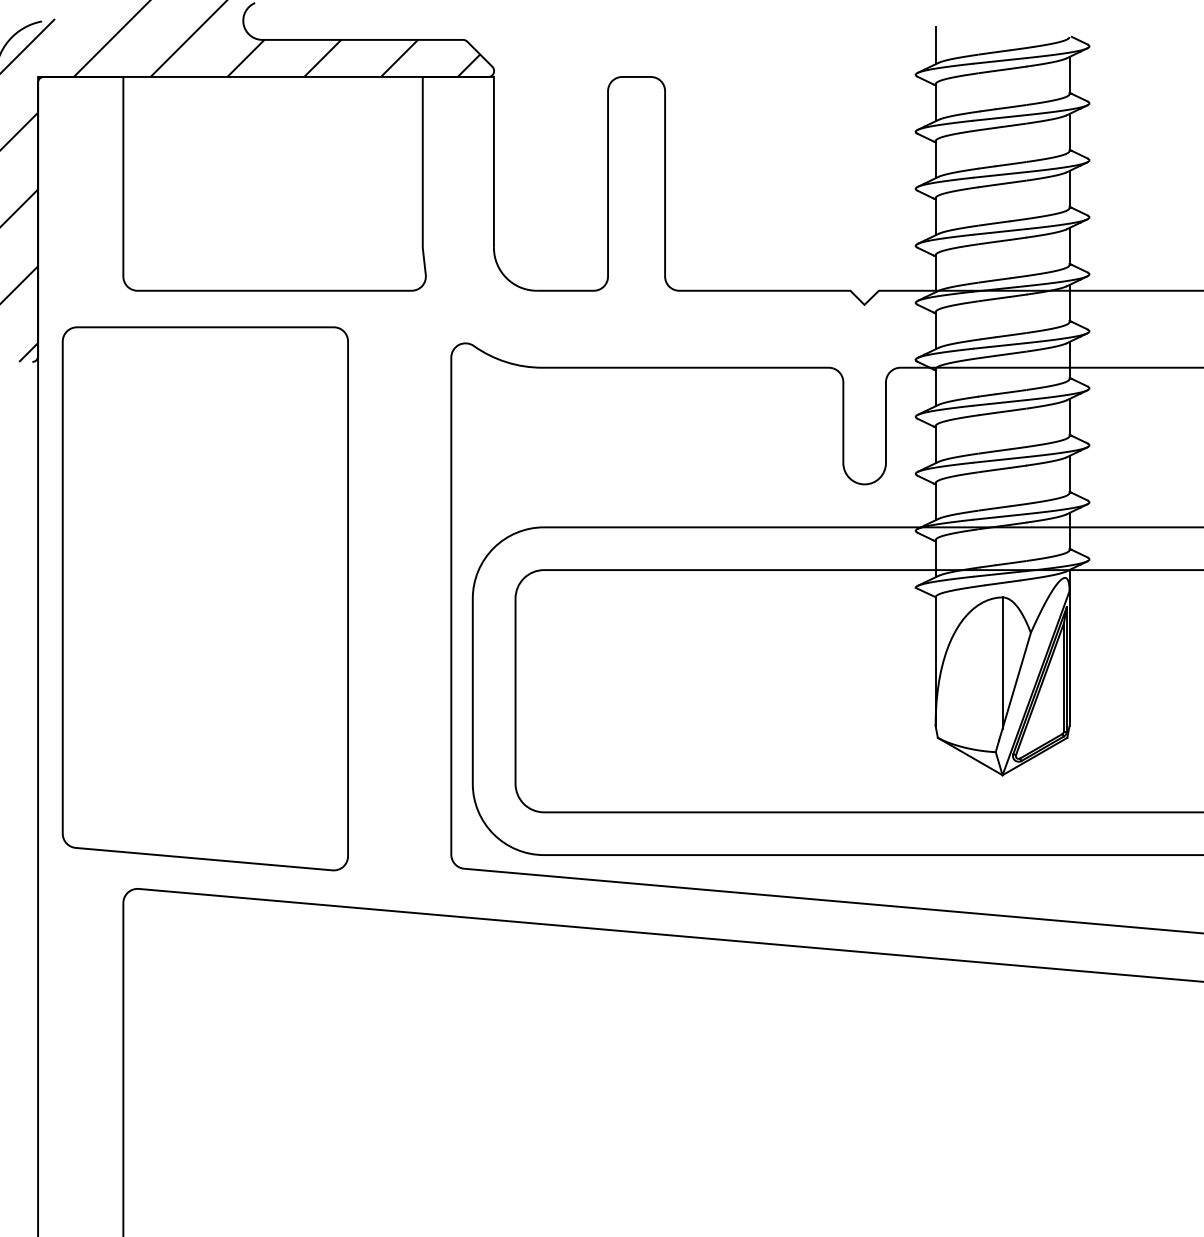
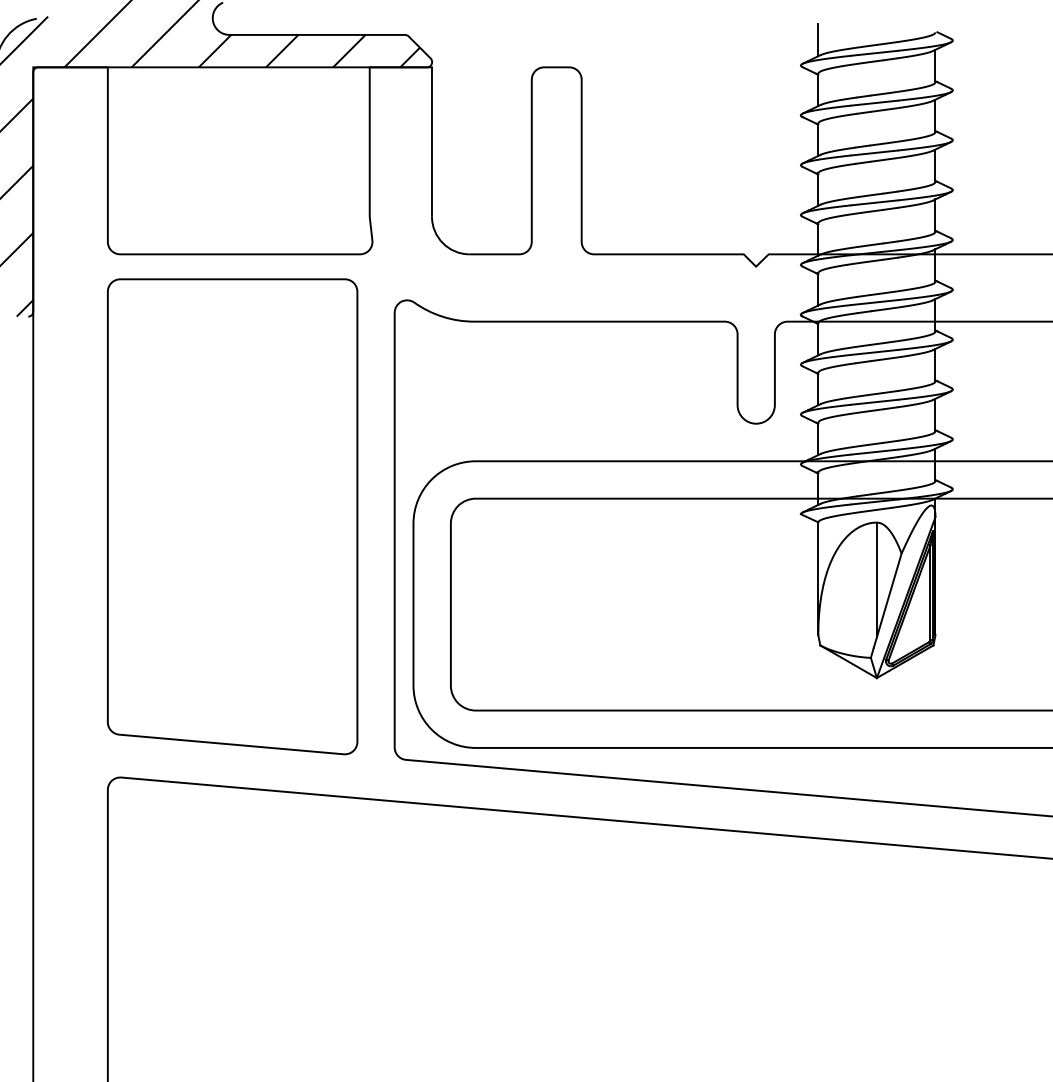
part: (205, 598) -> (232, 516), moved

